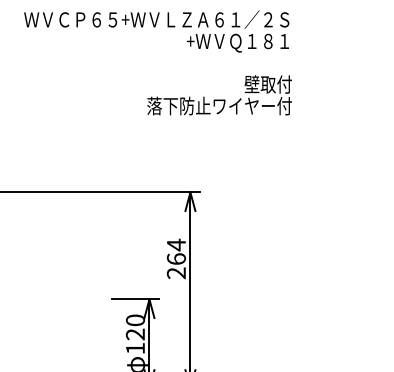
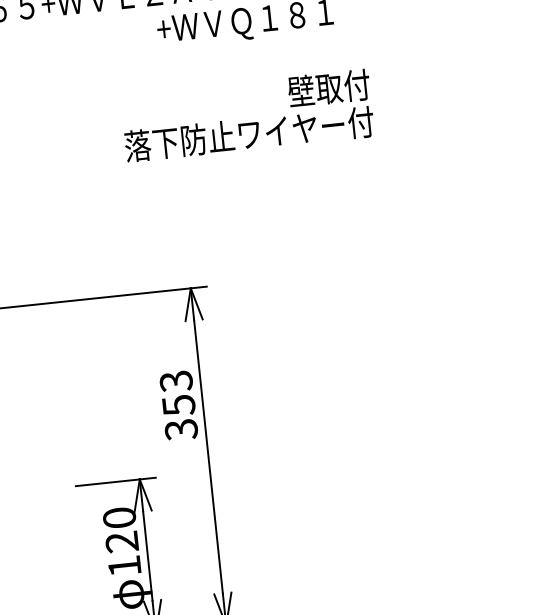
text: (219, 95) -> (247, 116), moved
text: (176, 258) -> (178, 404), 264 -> 353

